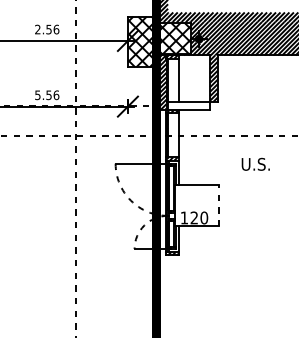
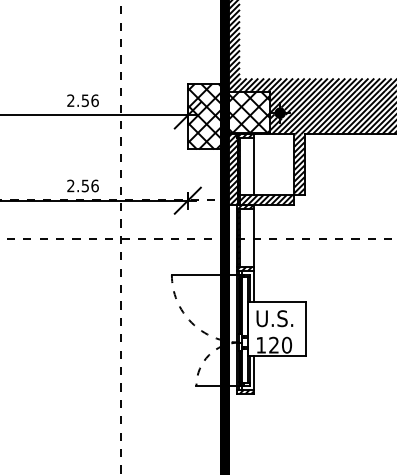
text: (37, 94) -> (70, 185), 5.56 -> 2.56
hatch: (187, 105) -> (265, 199), added
text: (255, 164) -> (274, 318), moved
line: (218, 205) -> (305, 328), dashed -> solid

